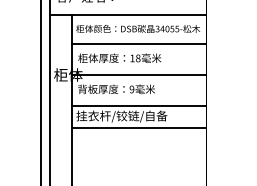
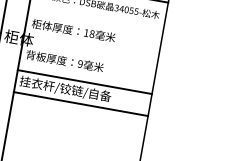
line: (139, 44) -> (95, 20), removed
line: (139, 75) -> (90, 51), removed

